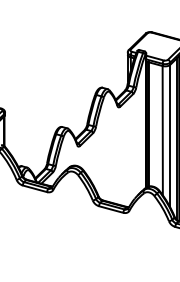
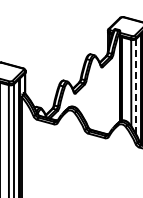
line: (170, 137) -> (136, 87), solid -> dashed

